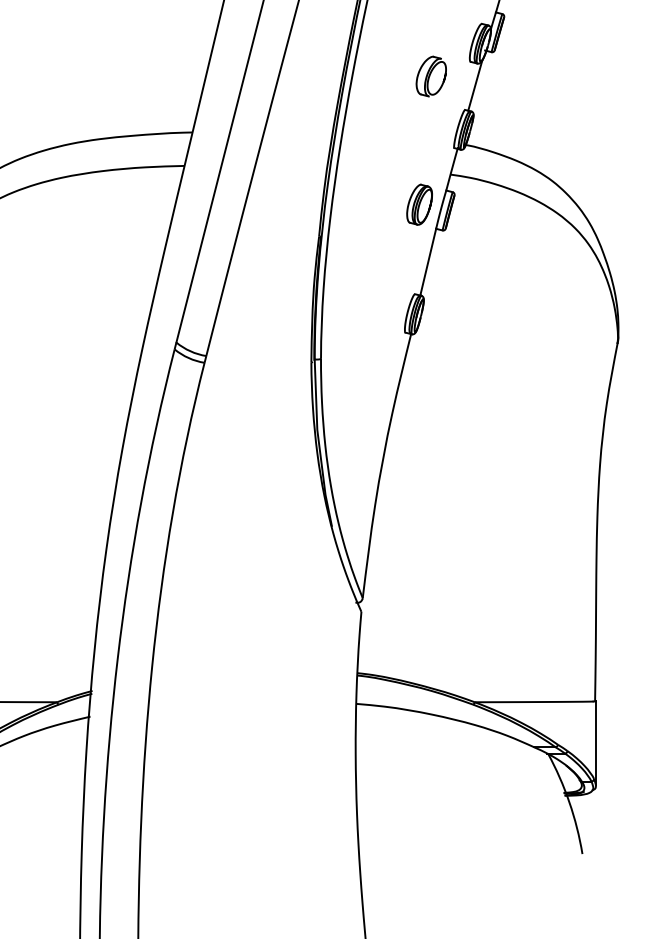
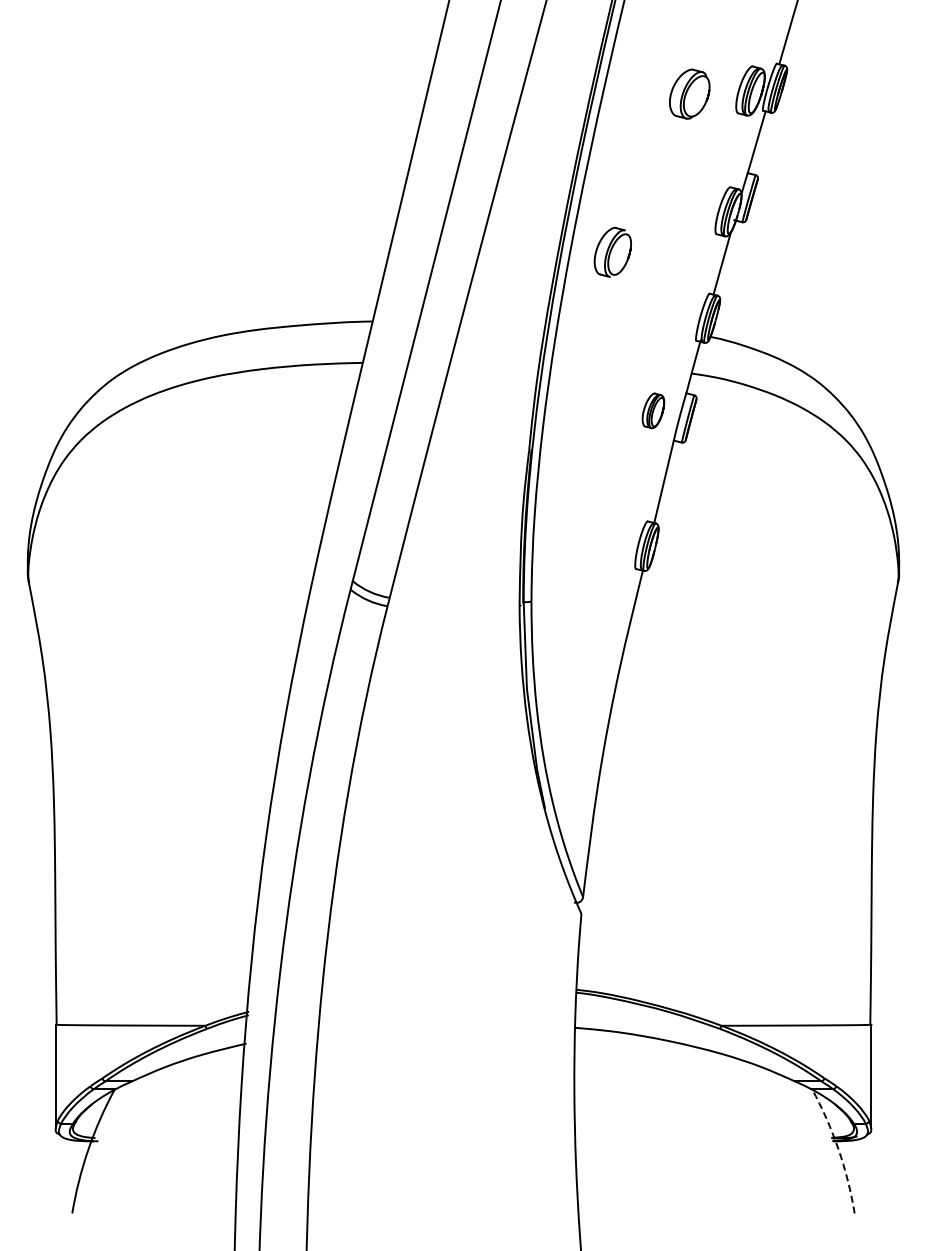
part: (431, 75) -> (612, 251), moved
part: (419, 204) -> (653, 410), size x0.7
arc: (569, 802) -> (838, 1149), solid -> dashed

